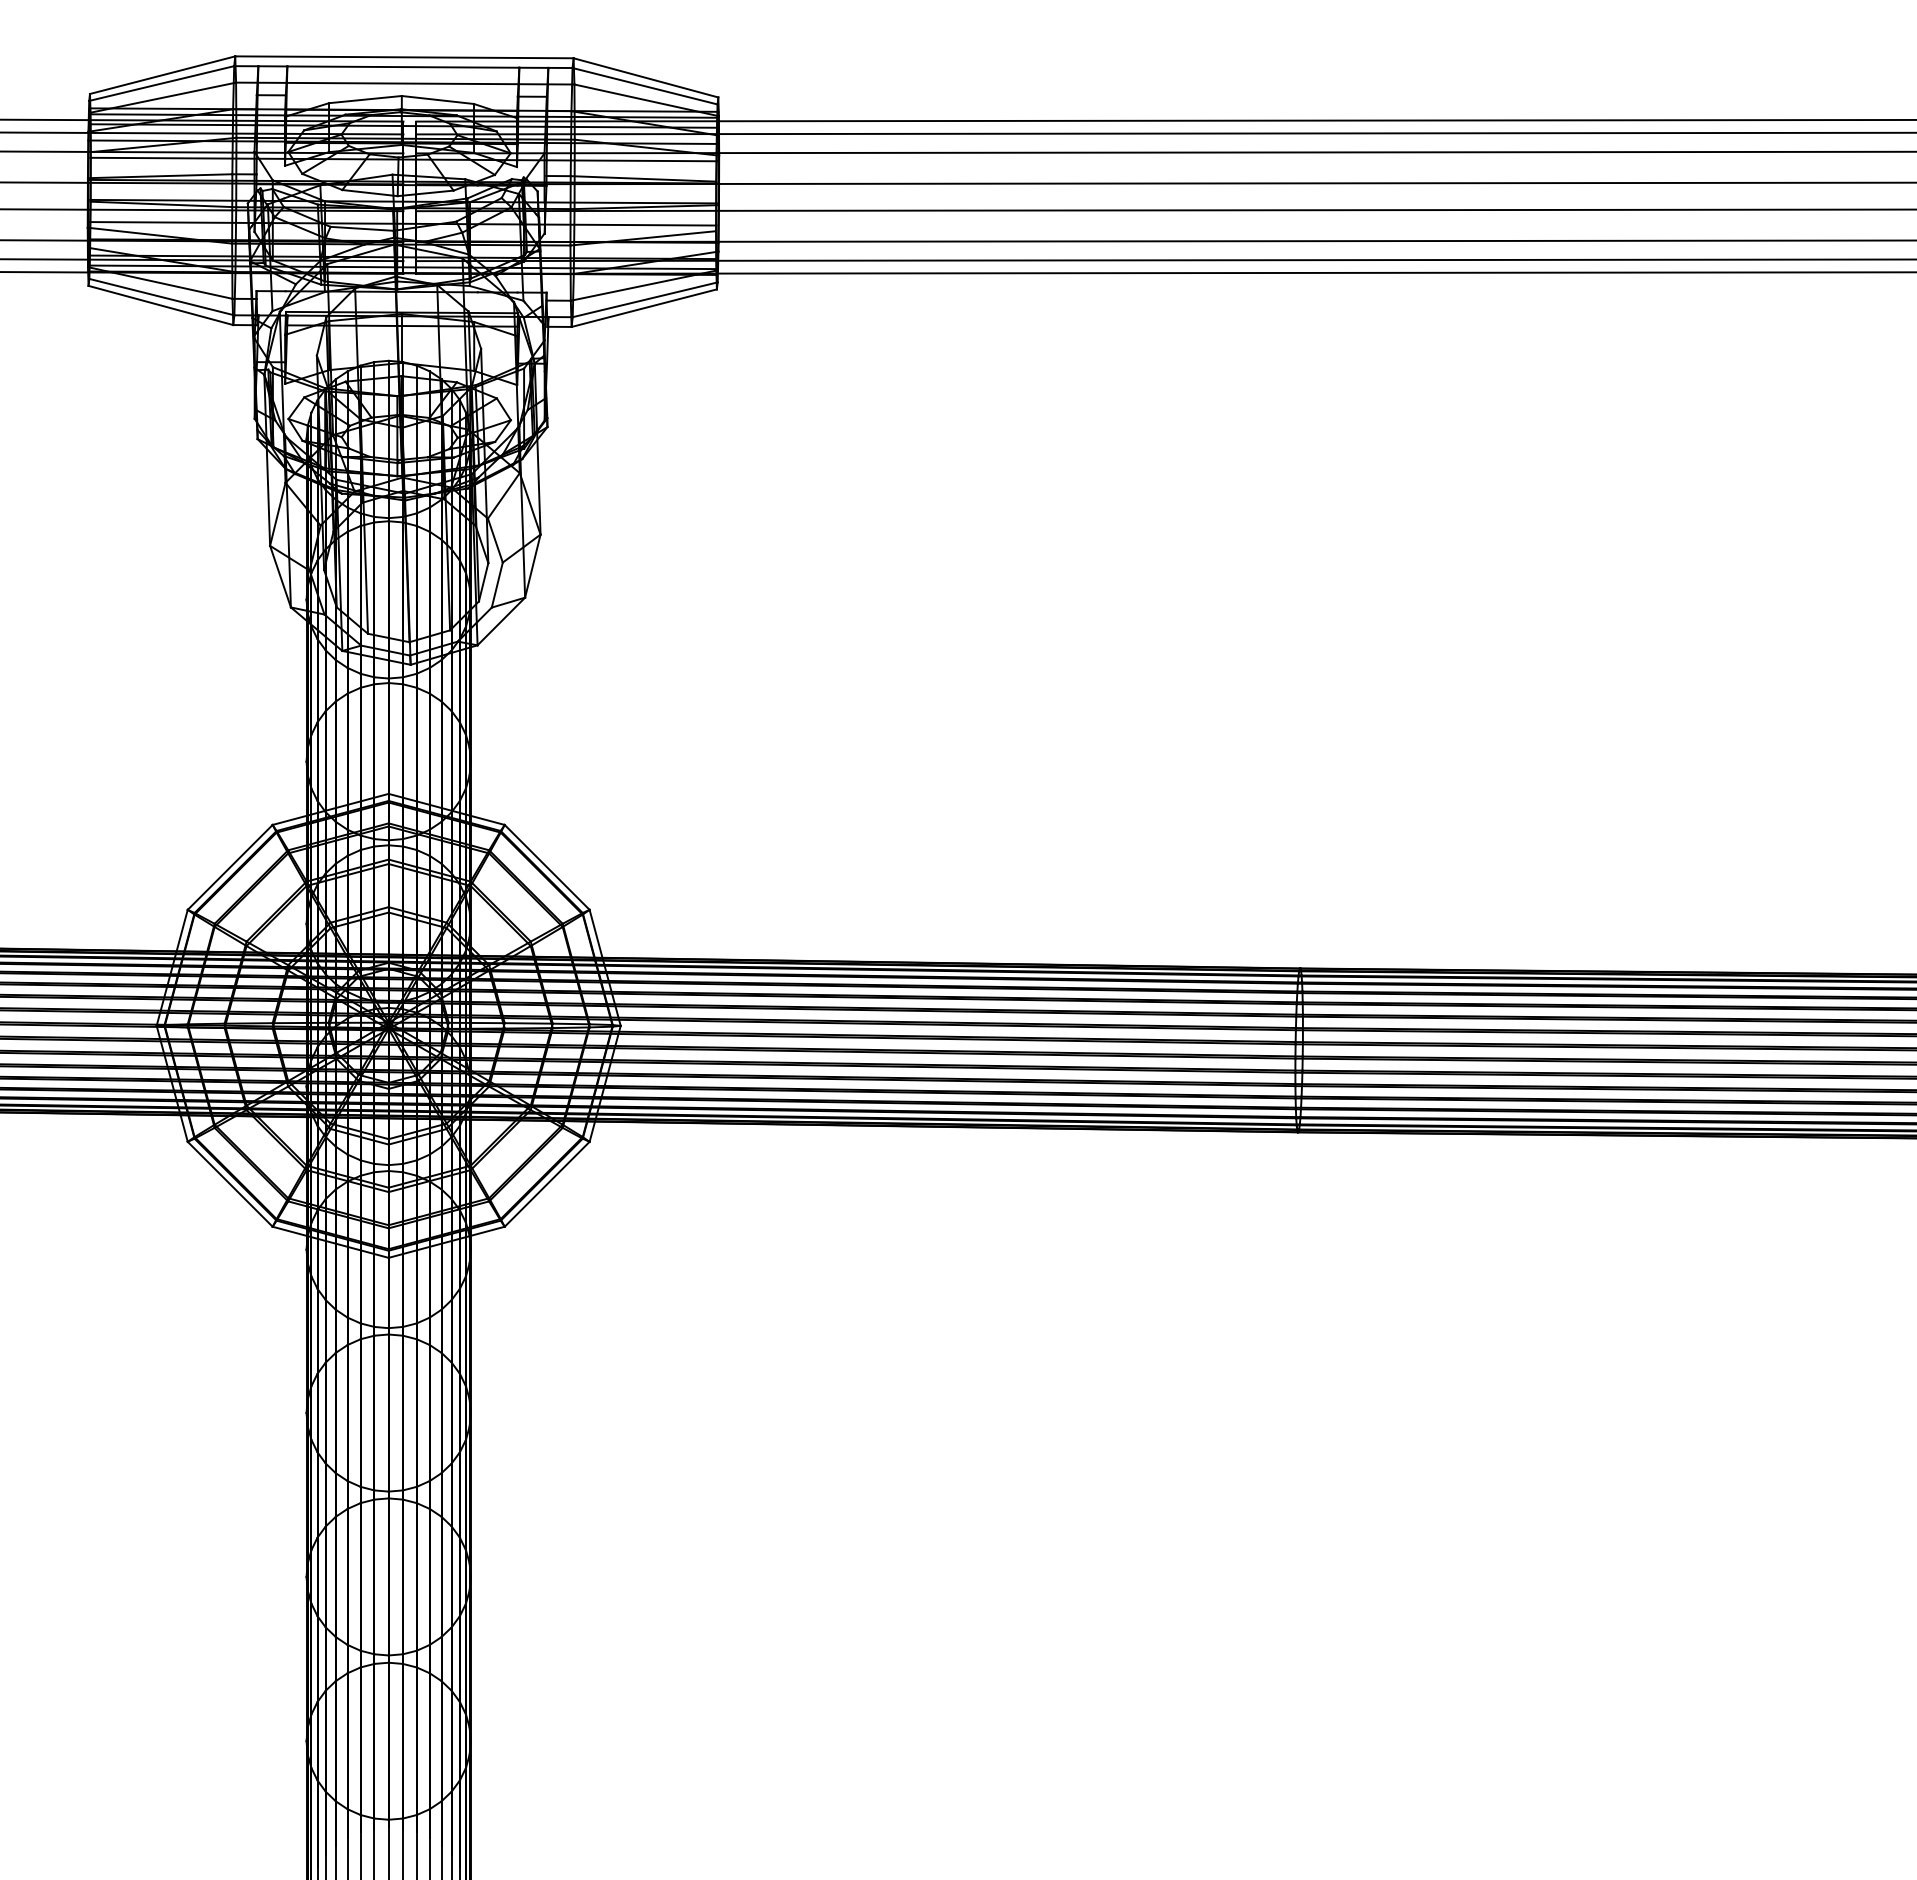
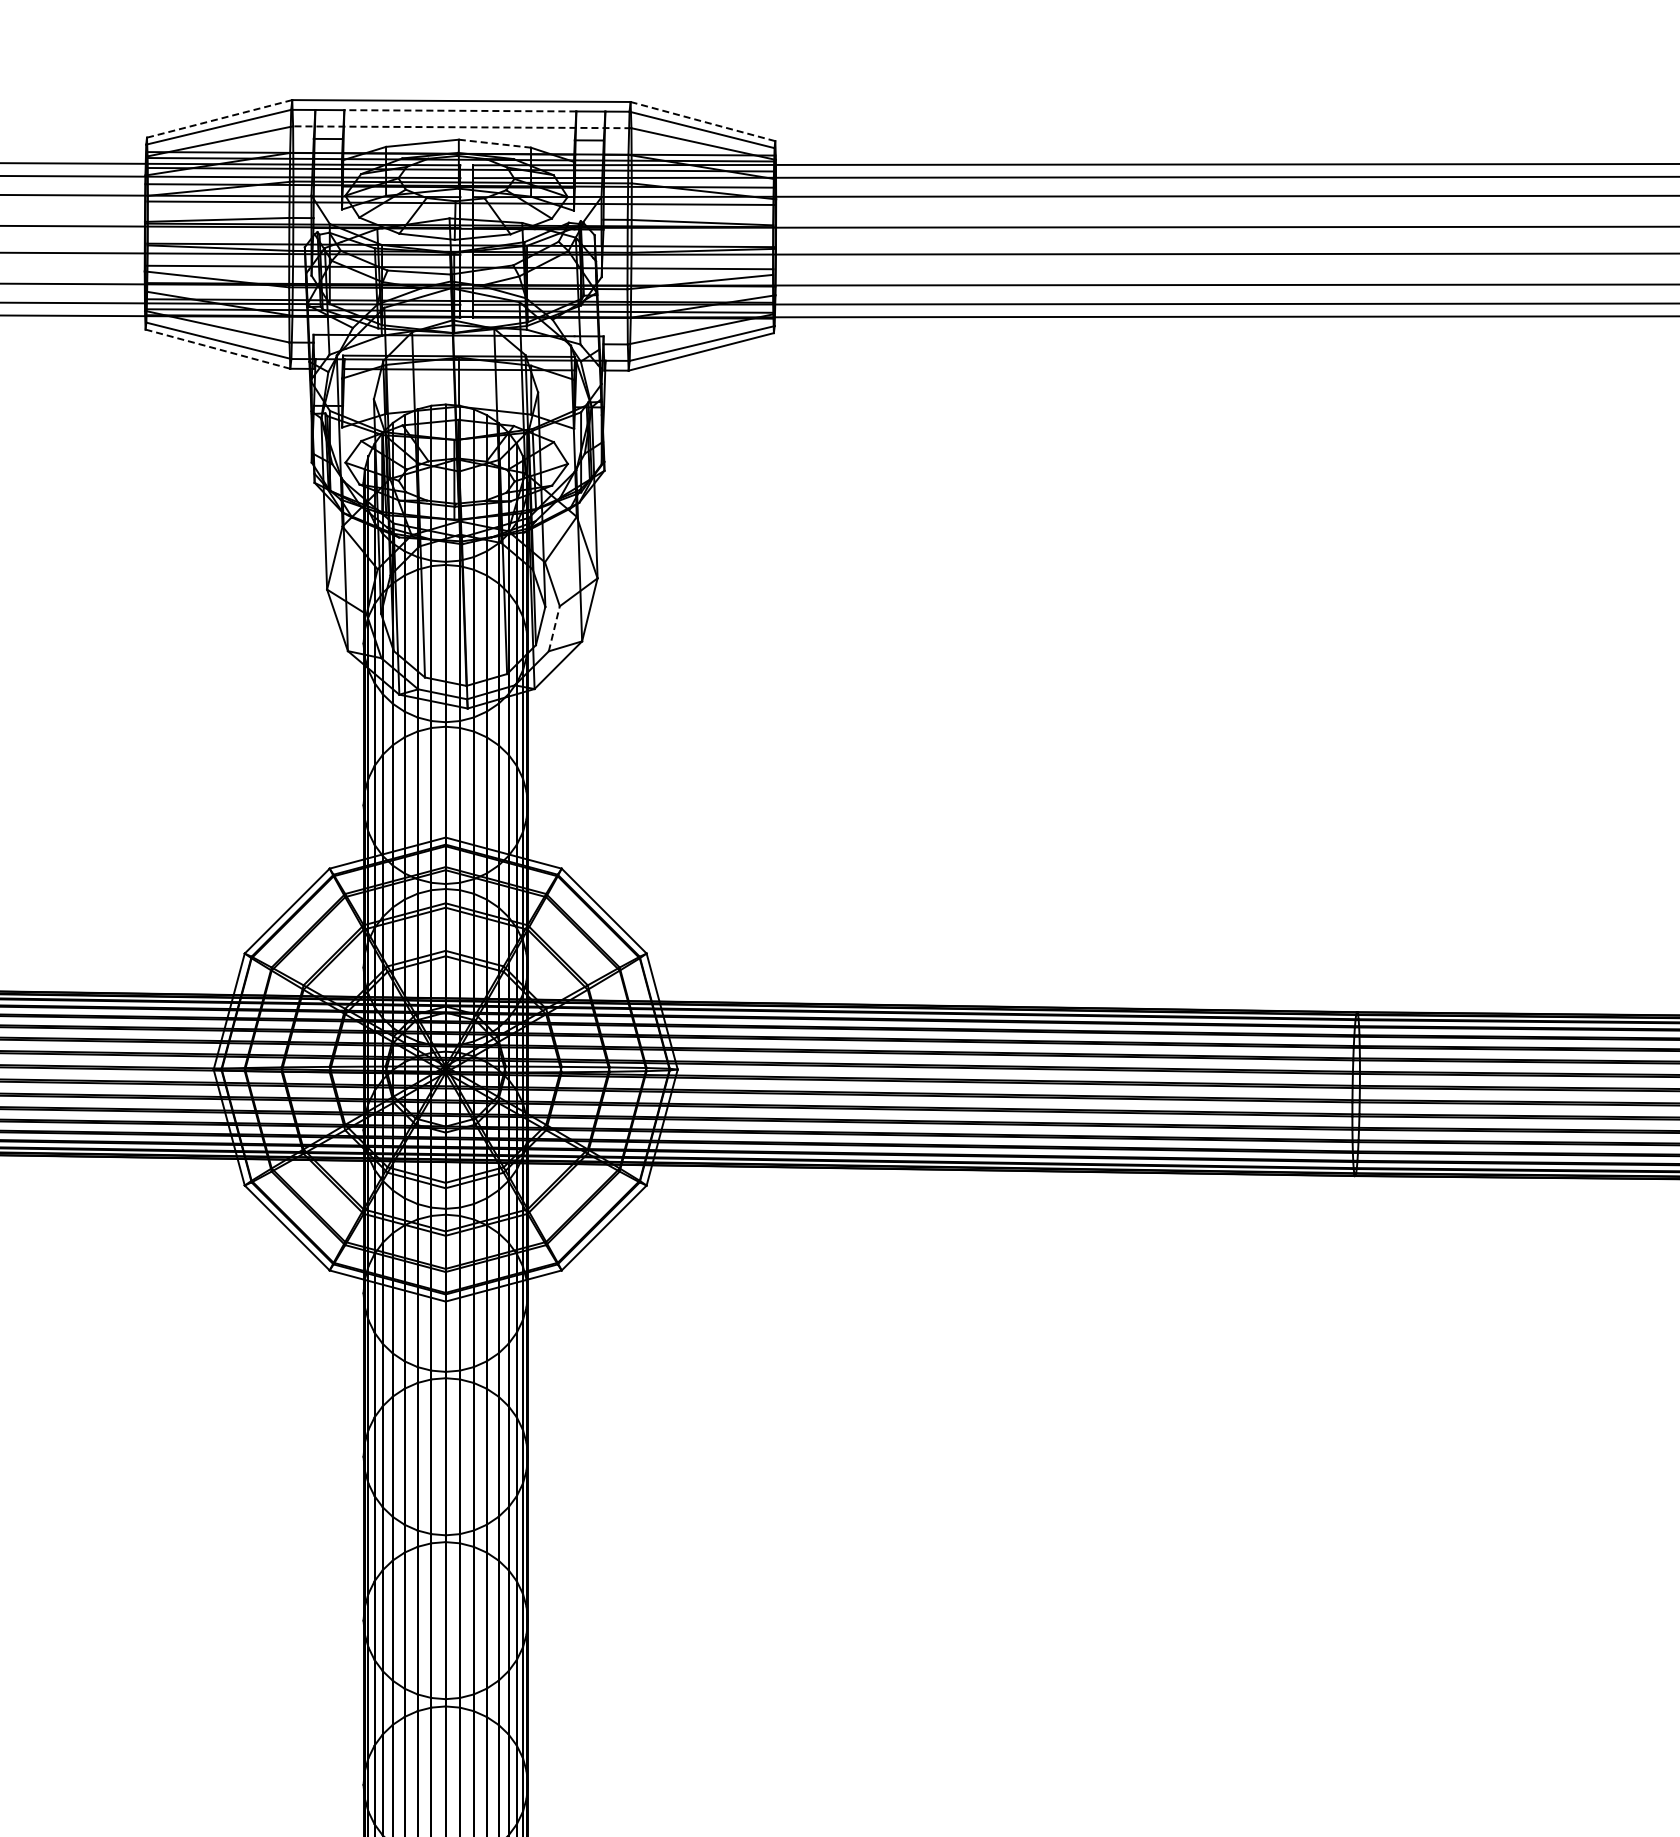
line: (403, 67) -> (460, 111), solid -> dashed
line: (162, 75) -> (219, 119), solid -> dashed
line: (645, 77) -> (702, 121), solid -> dashed
line: (404, 83) -> (461, 127), solid -> dashed
line: (438, 100) -> (495, 144), solid -> dashed
line: (160, 305) -> (217, 349), solid -> dashed
line: (497, 584) -> (554, 628), solid -> dashed

